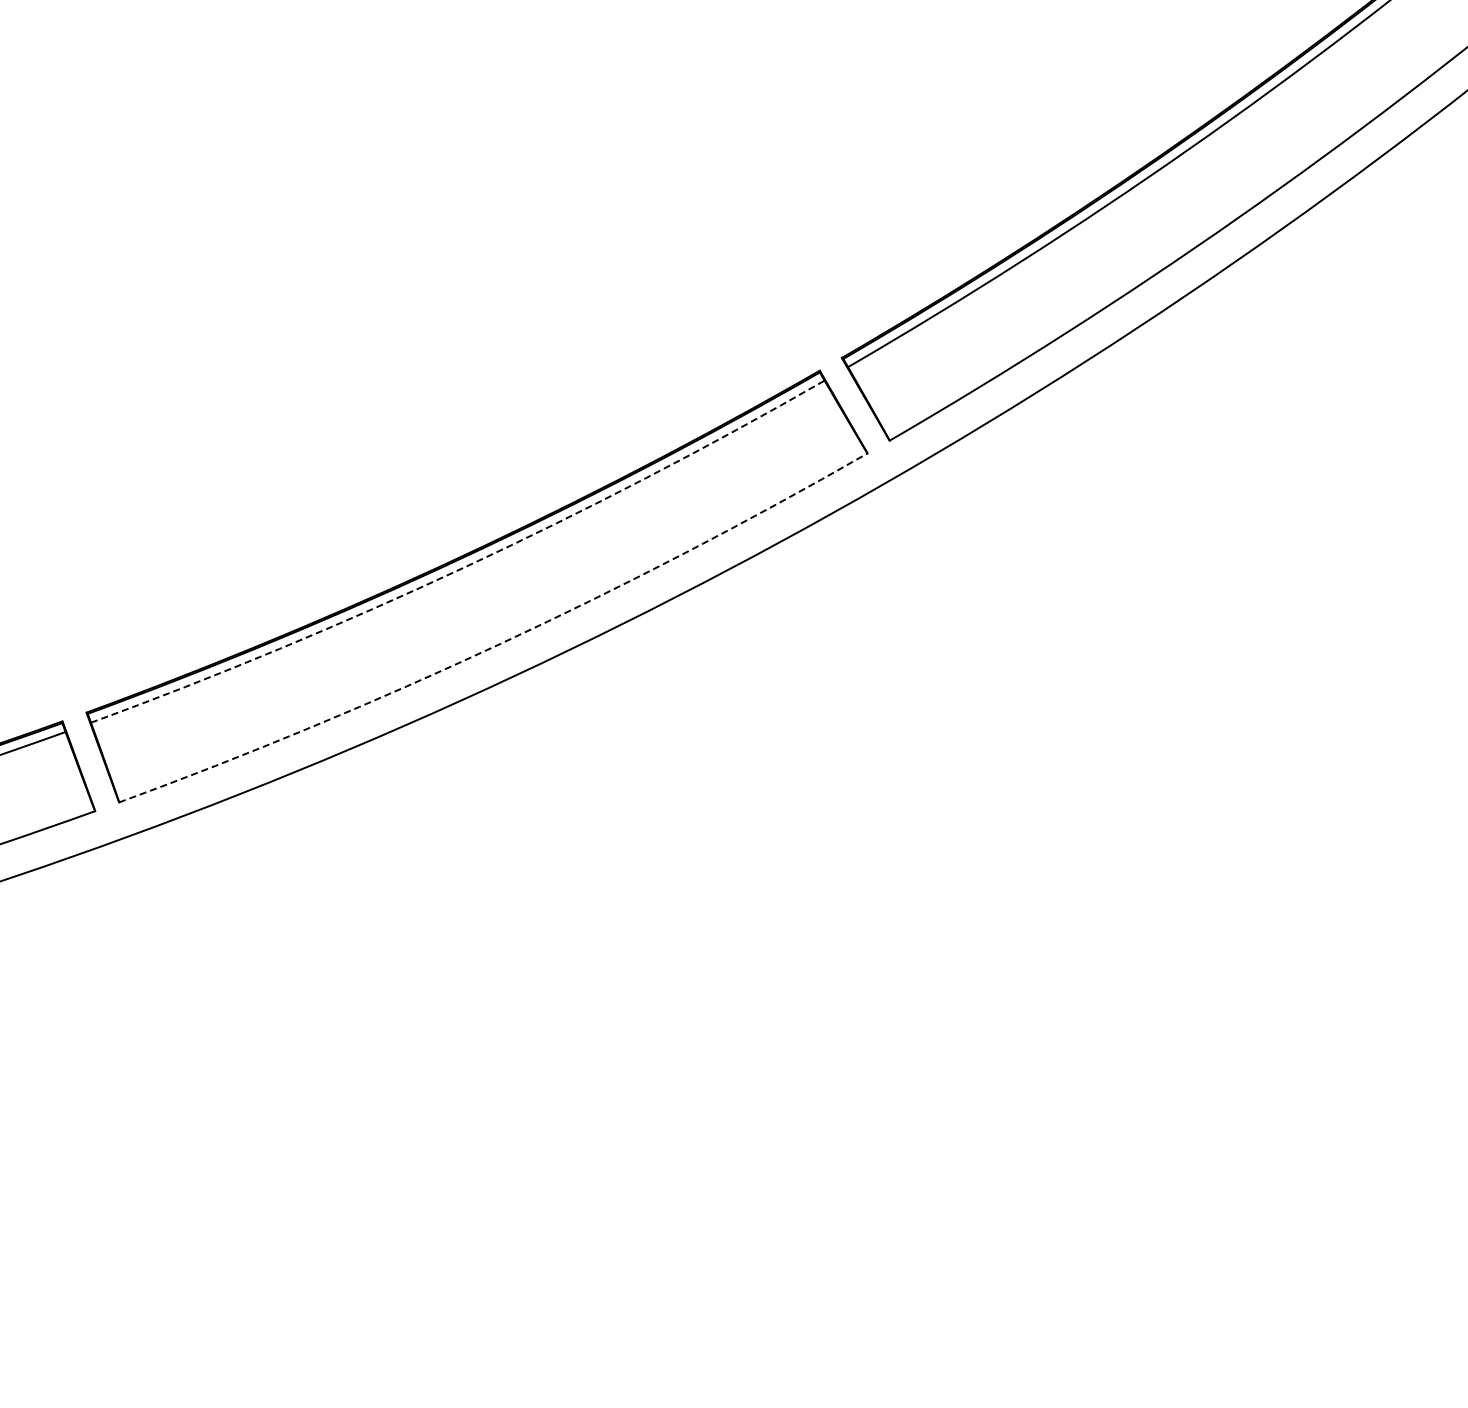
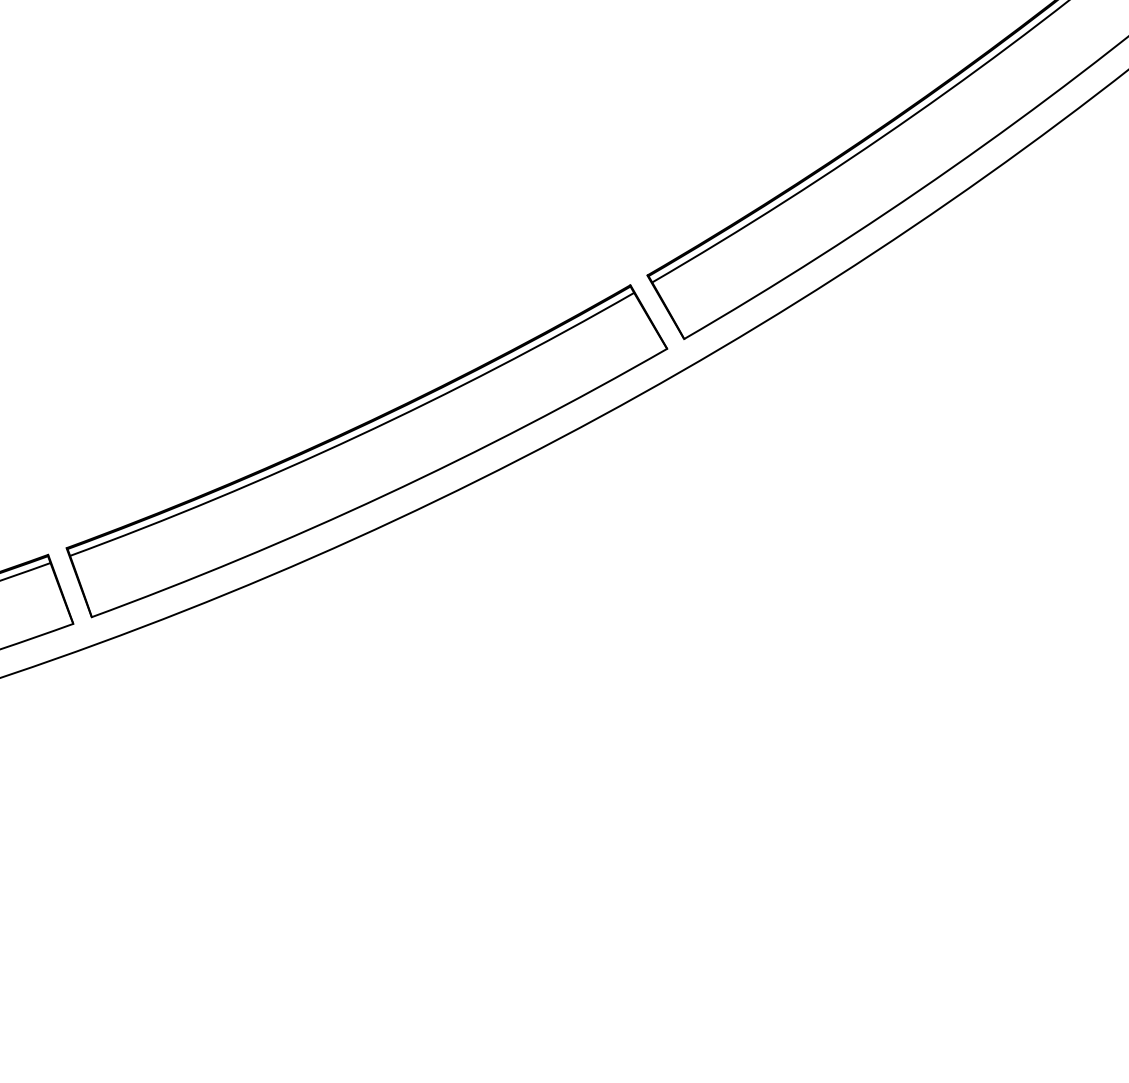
arc: (465, 567) -> (358, 436), dashed -> solid
arc: (500, 643) -> (384, 494), dashed -> solid

